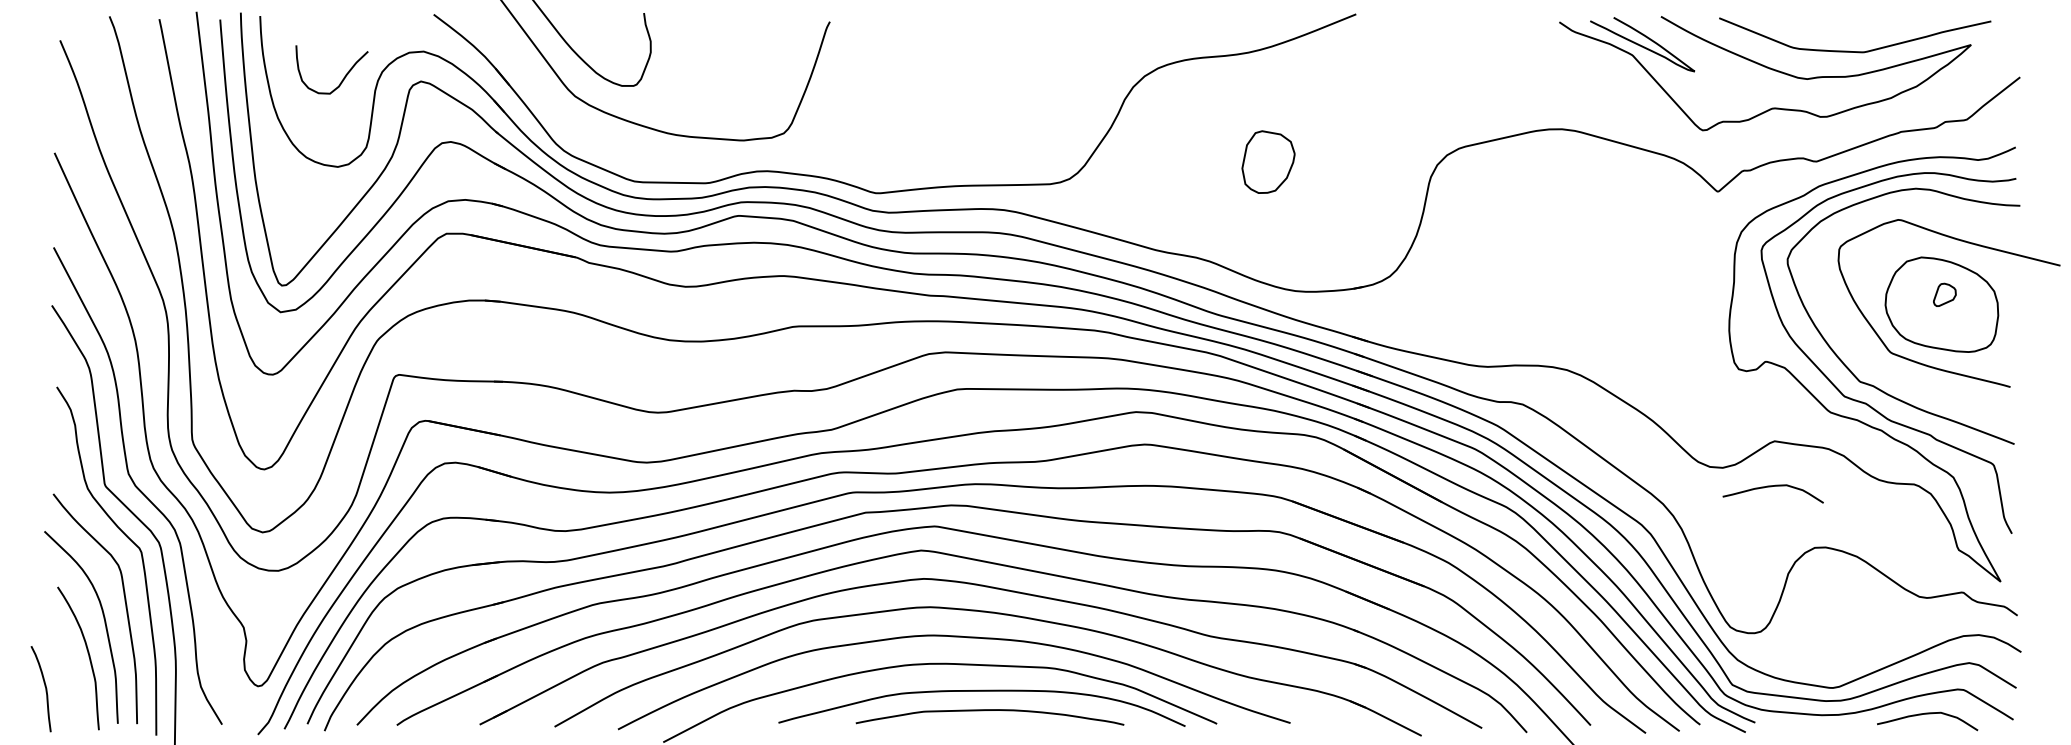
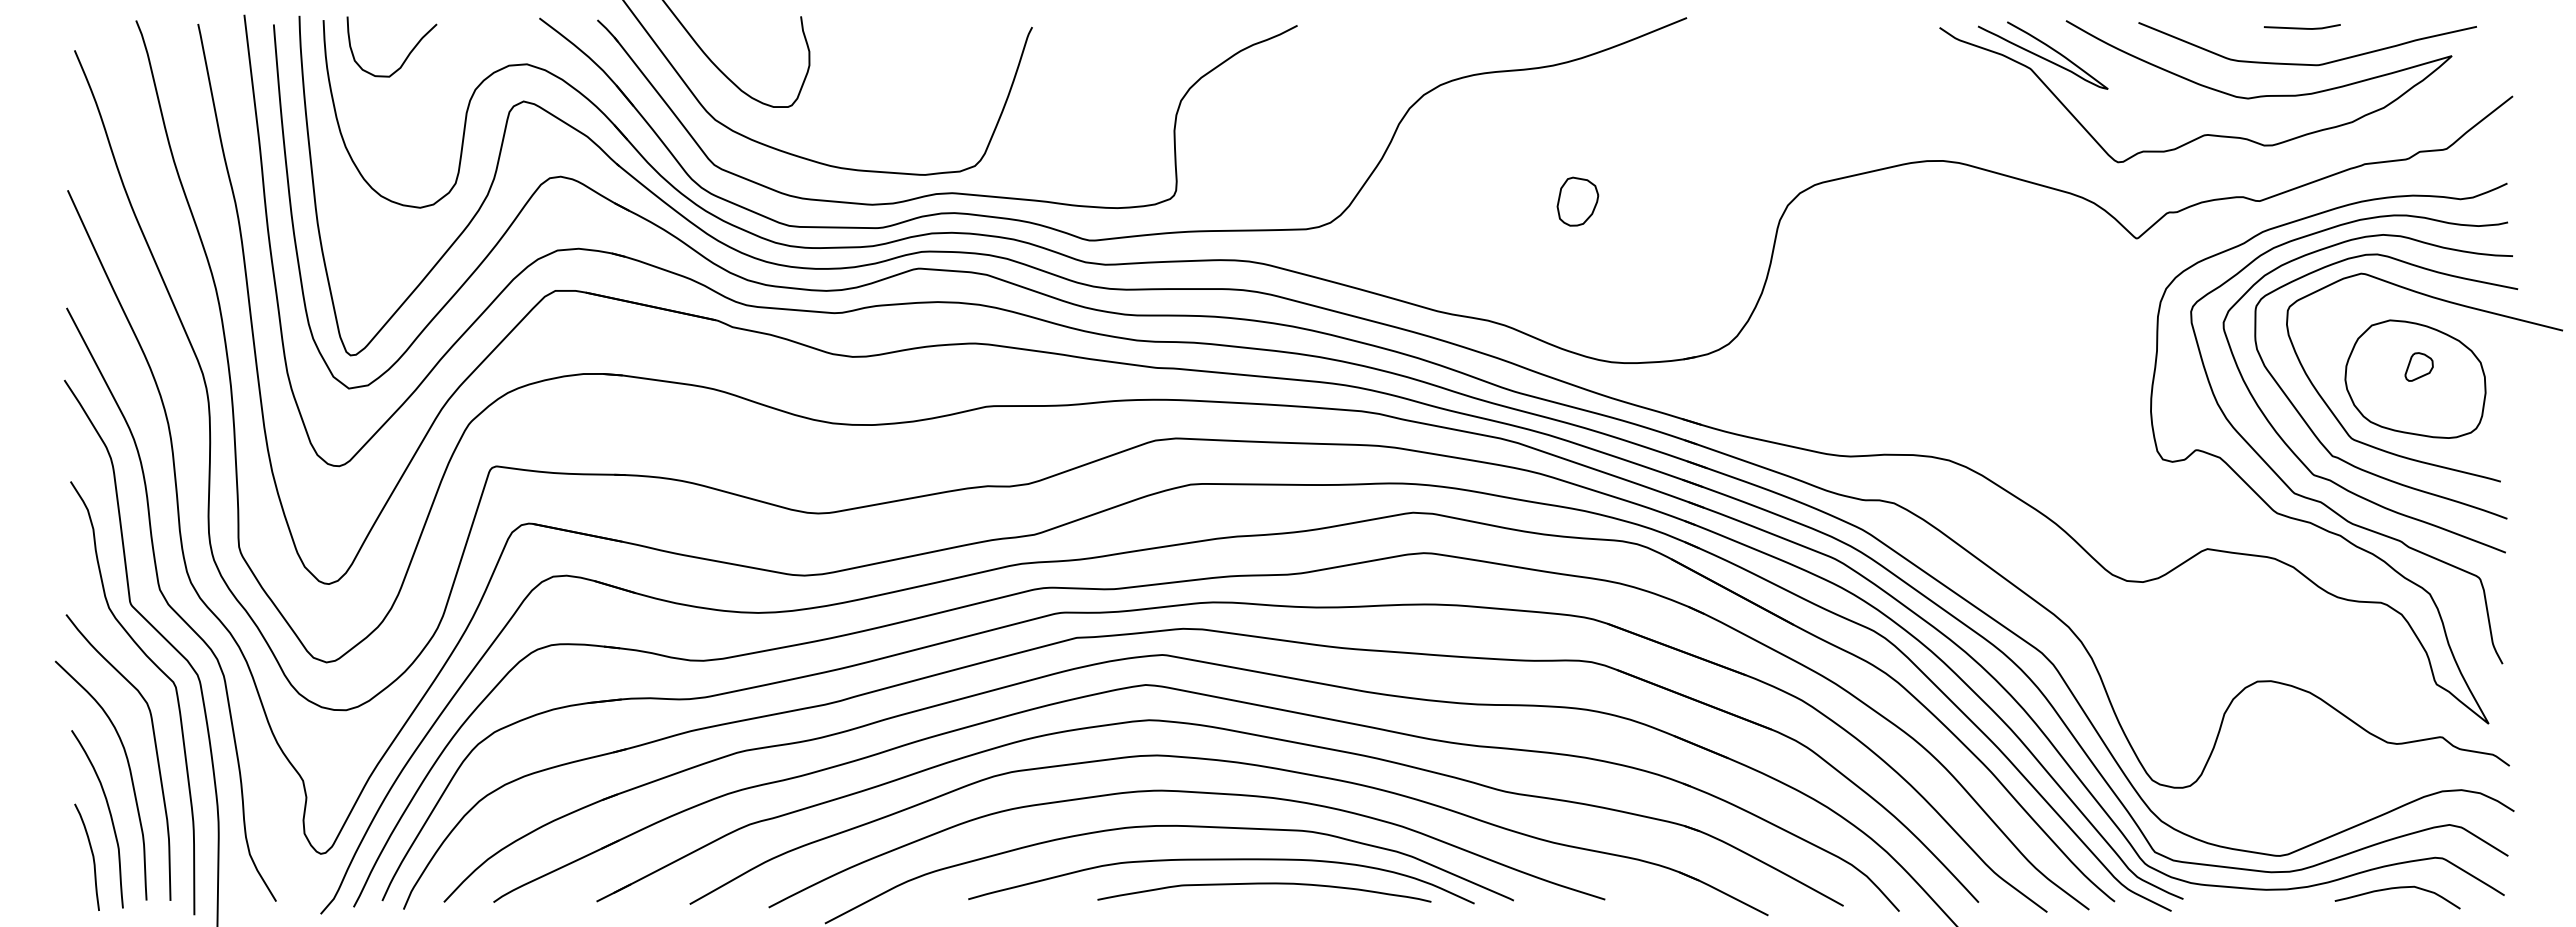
line: (1850, 21) -> (2301, 27), added
curve: (343, 77) -> (406, 56), moved
part: (761, 154) -> (947, 192), added
part: (1268, 161) -> (1577, 201), size x0.62
curve: (1888, 371) -> (2349, 462), added
curve: (1769, 487) -> (2201, 606), removed
curve: (44, 686) -> (91, 853), moved
curve: (990, 710) -> (1264, 884), moved

